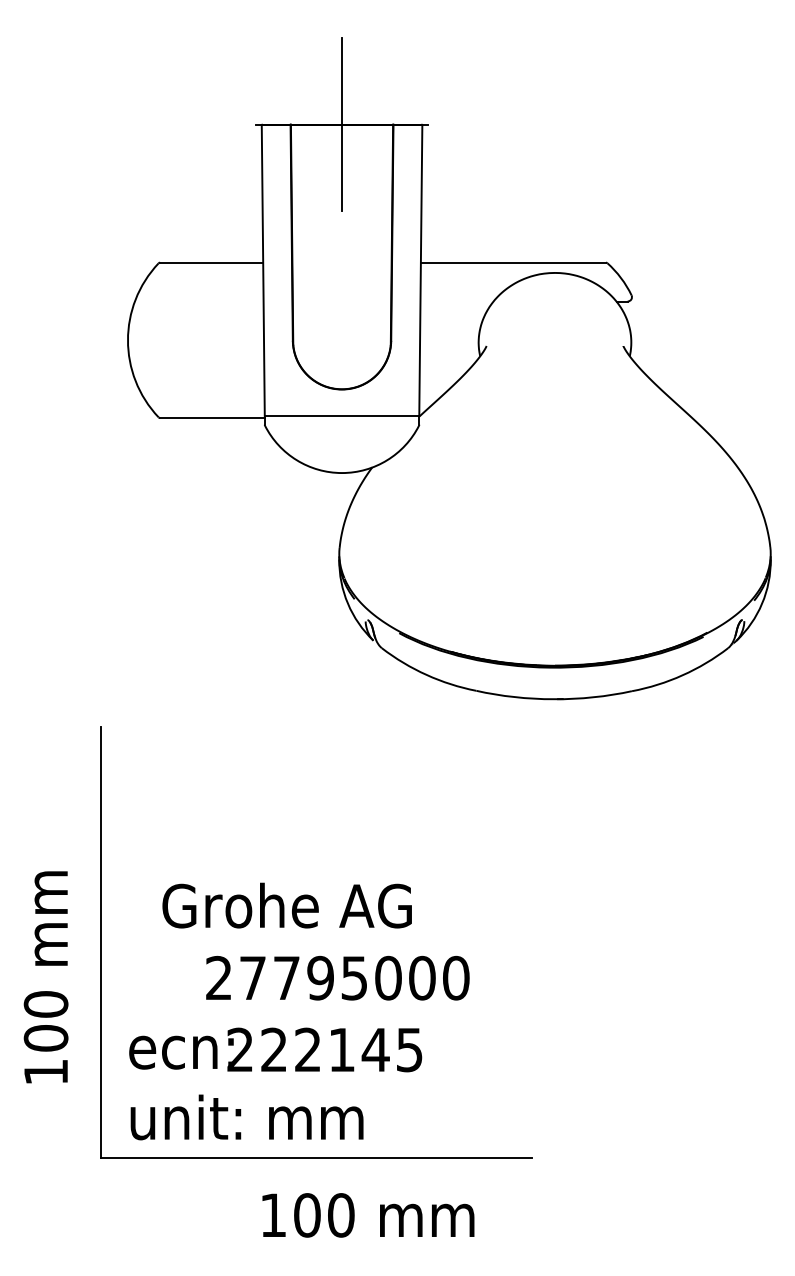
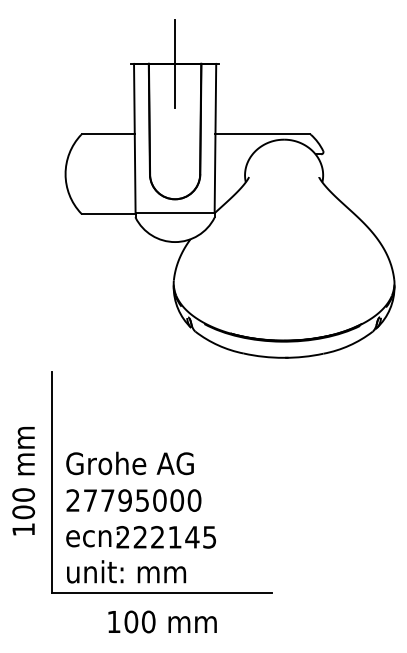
text: (286, 905) -> (129, 463), moved
text: (45, 978) -> (23, 481), moved
text: (336, 978) -> (133, 500), moved
text: (368, 1214) -> (162, 621), moved

